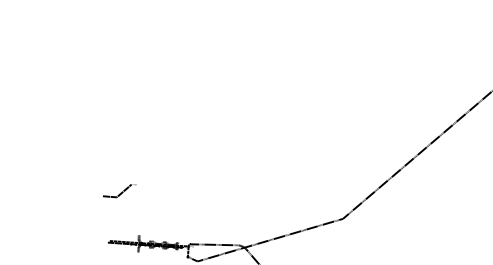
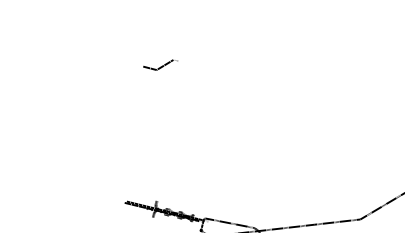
part: (119, 191) -> (160, 64), moved

